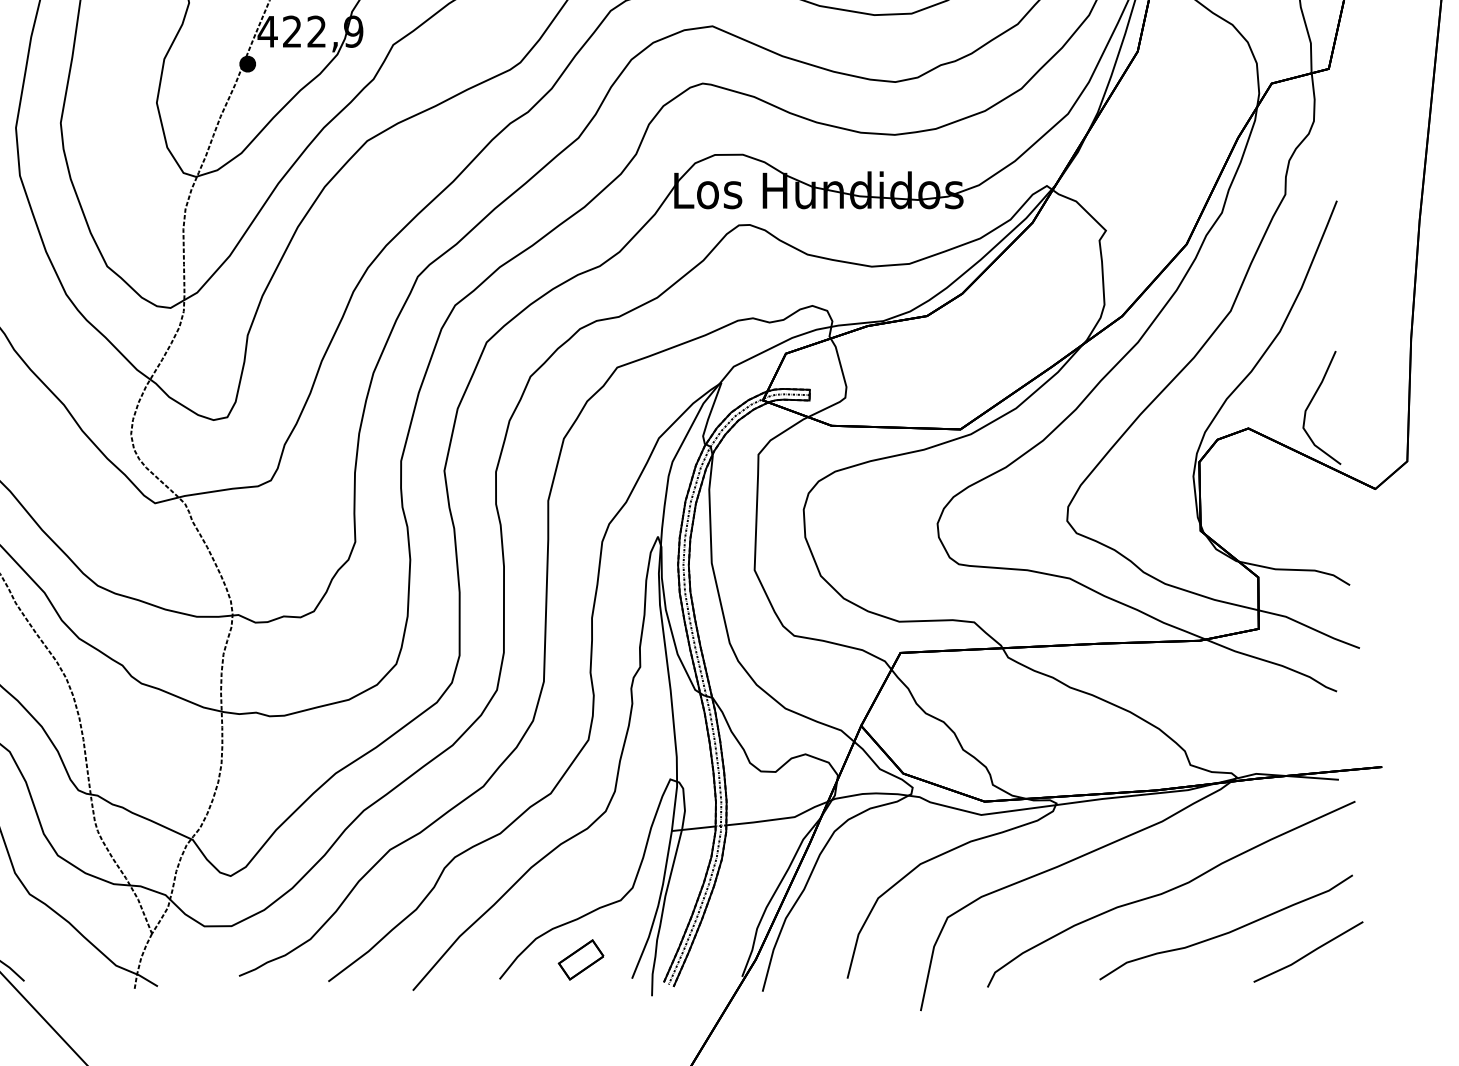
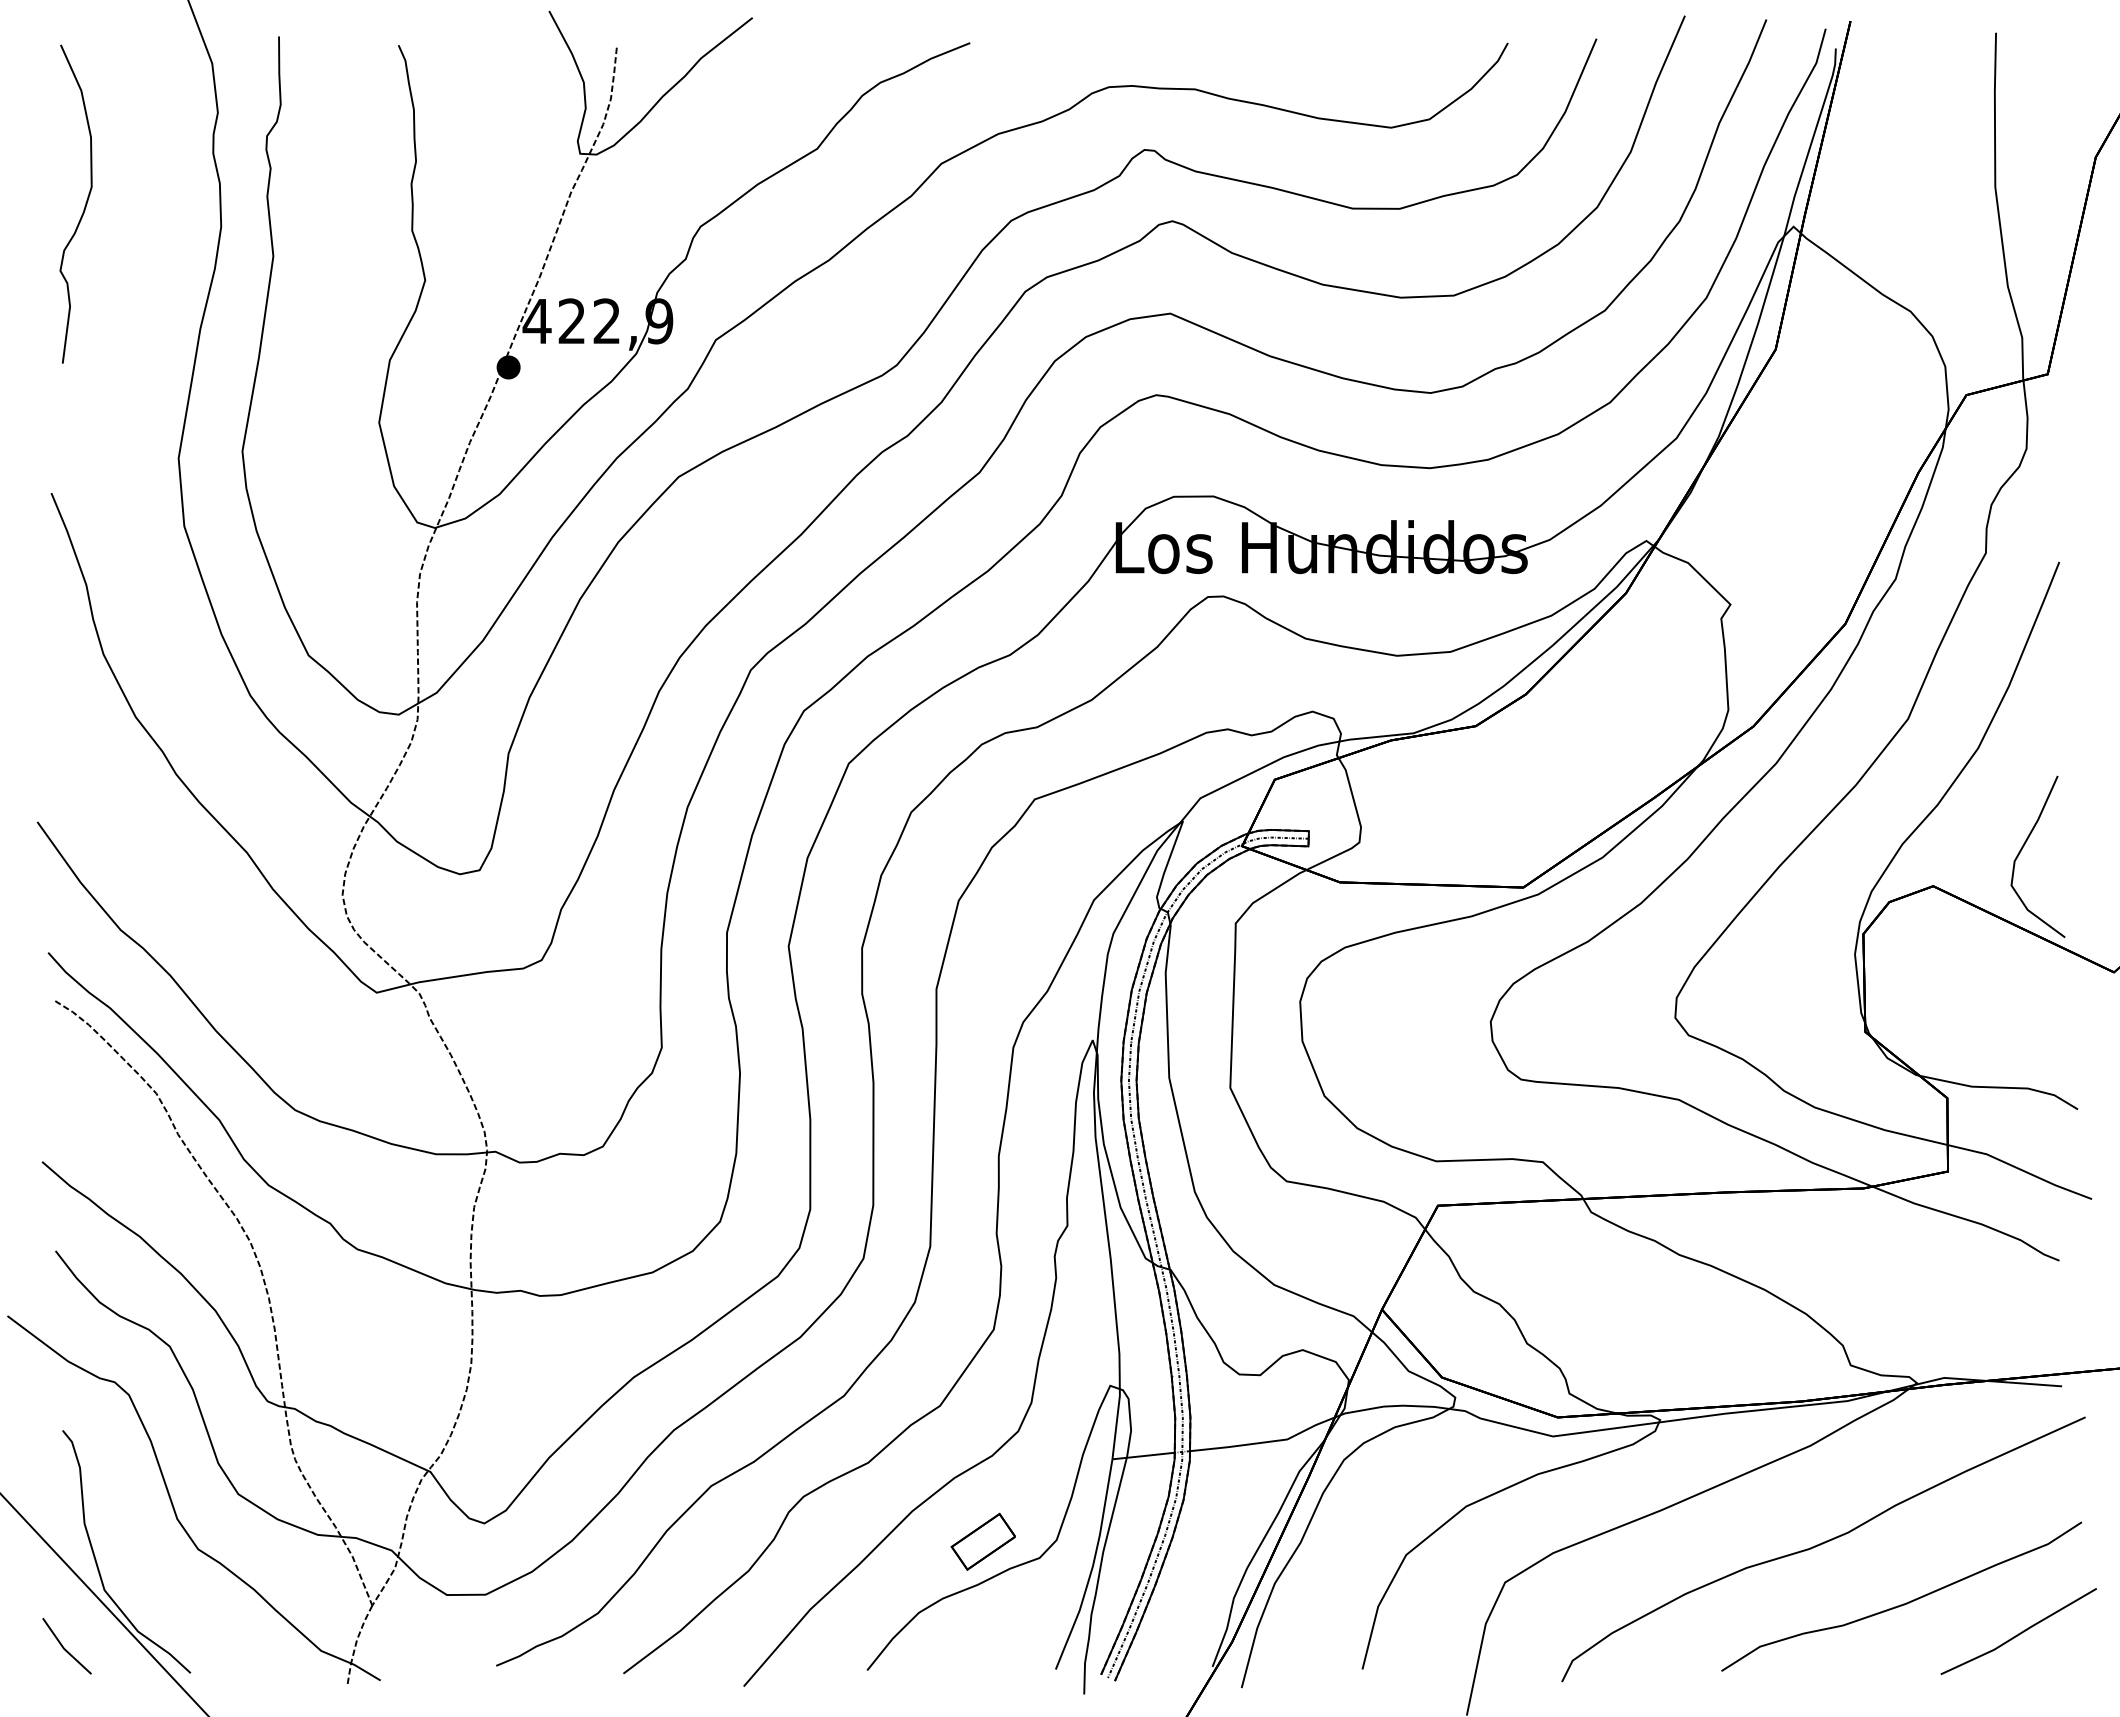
part: (580, 959) -> (982, 1541), moved

